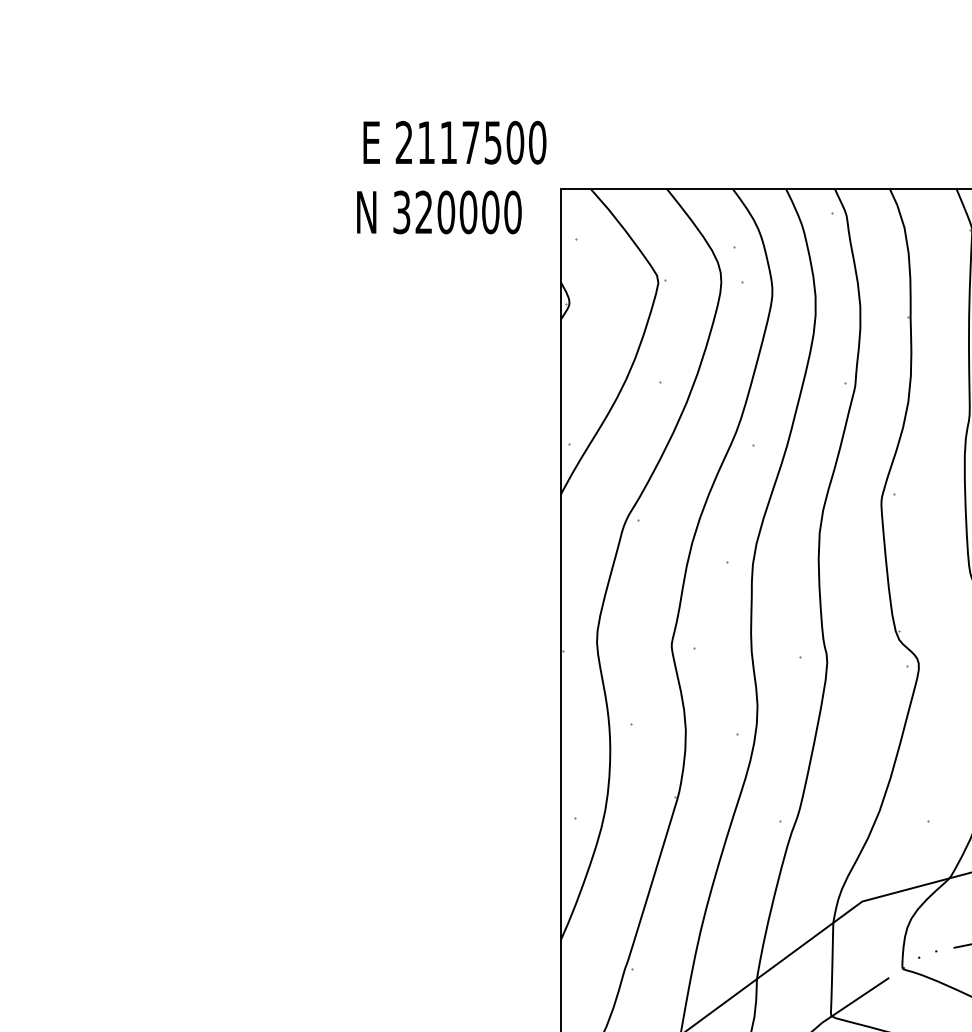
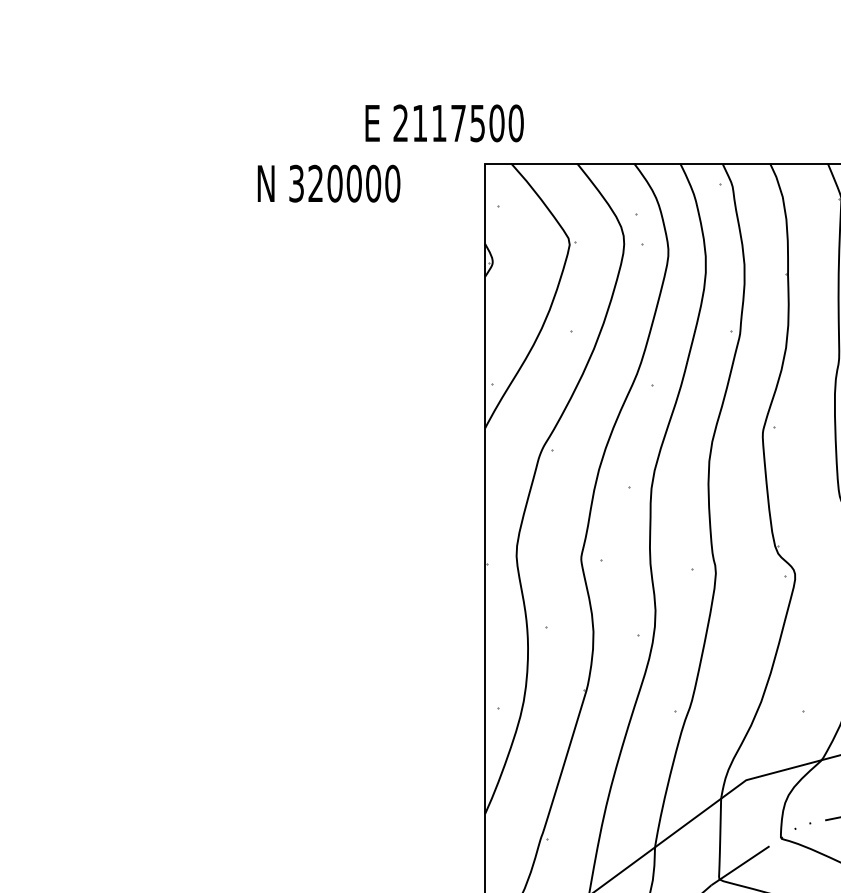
text: (454, 142) -> (444, 123), moved
text: (439, 212) -> (329, 183), moved

